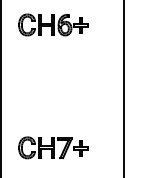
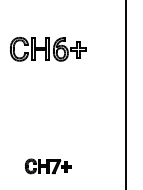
part: (53, 24) -> (48, 48), moved
part: (53, 147) -> (48, 165), size x0.6

